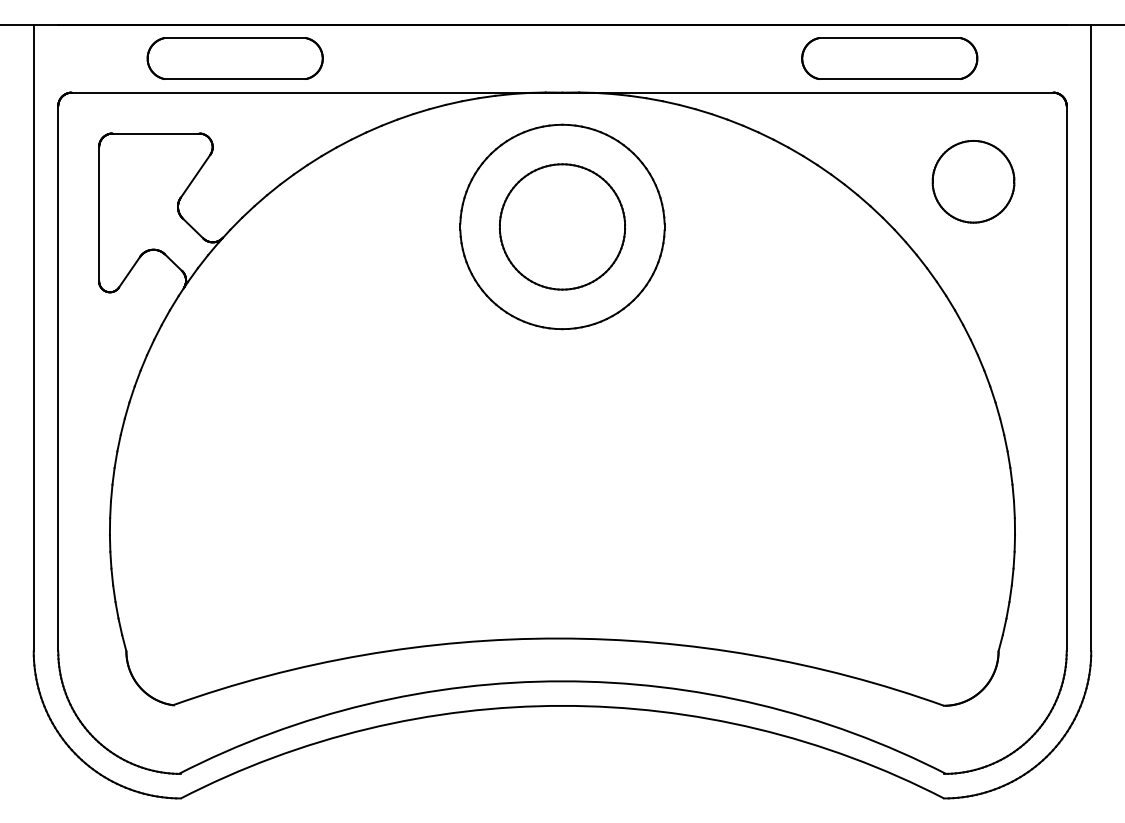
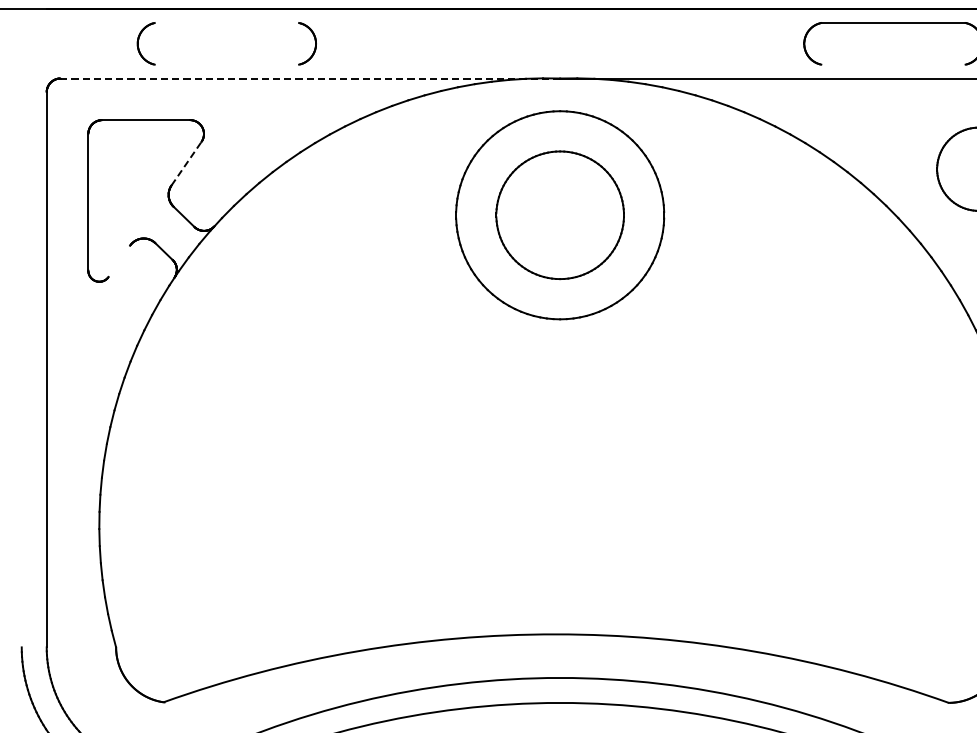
line: (235, 38) -> (227, 23), removed
line: (235, 79) -> (227, 65), removed
line: (889, 79) -> (893, 65), removed
line: (316, 92) -> (309, 78), solid -> dashed
line: (195, 176) -> (186, 163), solid -> dashed
line: (129, 271) -> (119, 260), removed
line: (33, 337) -> (21, 327), removed

